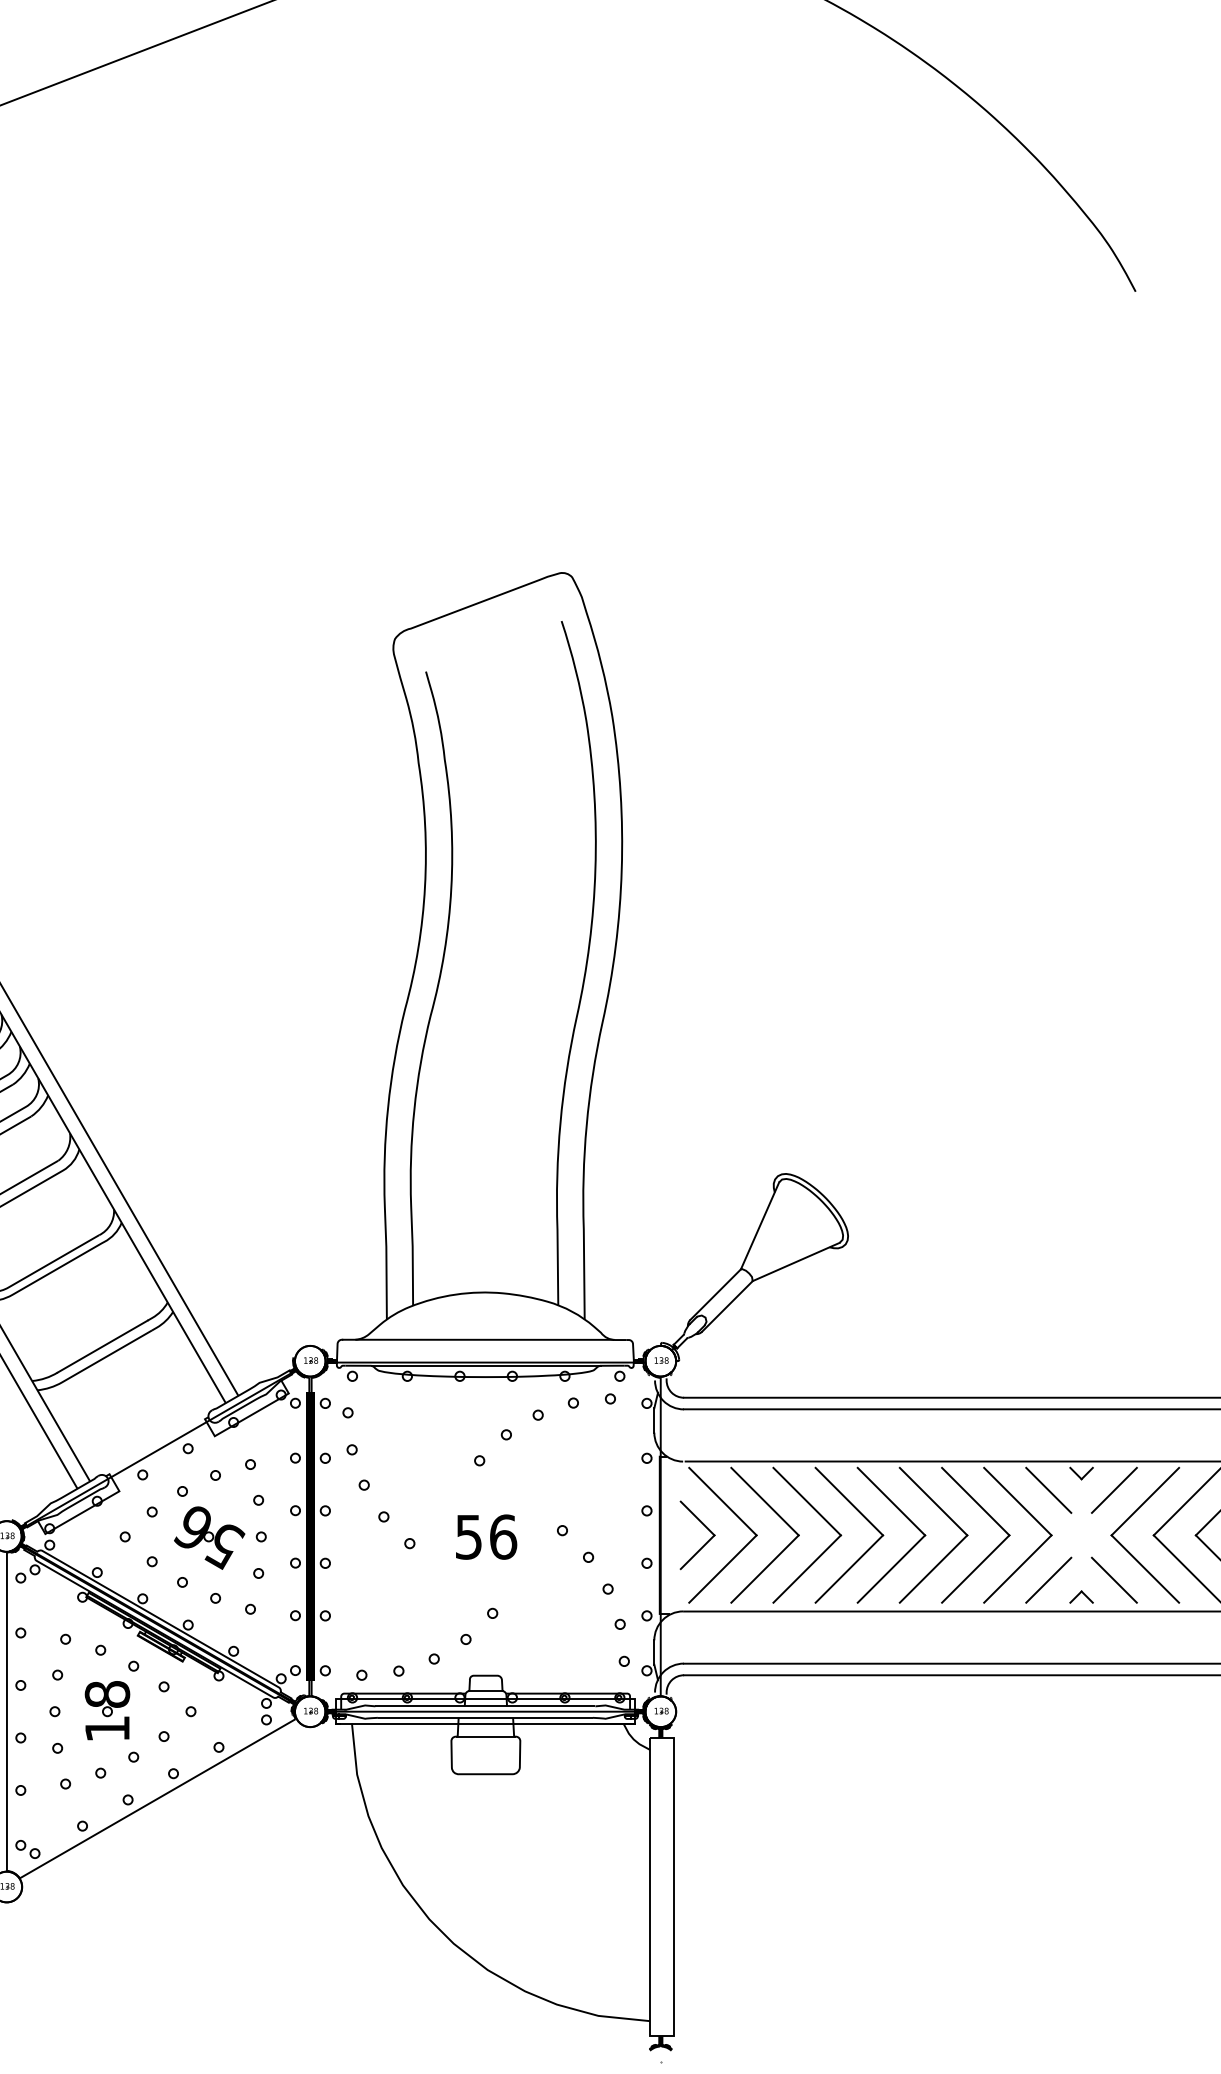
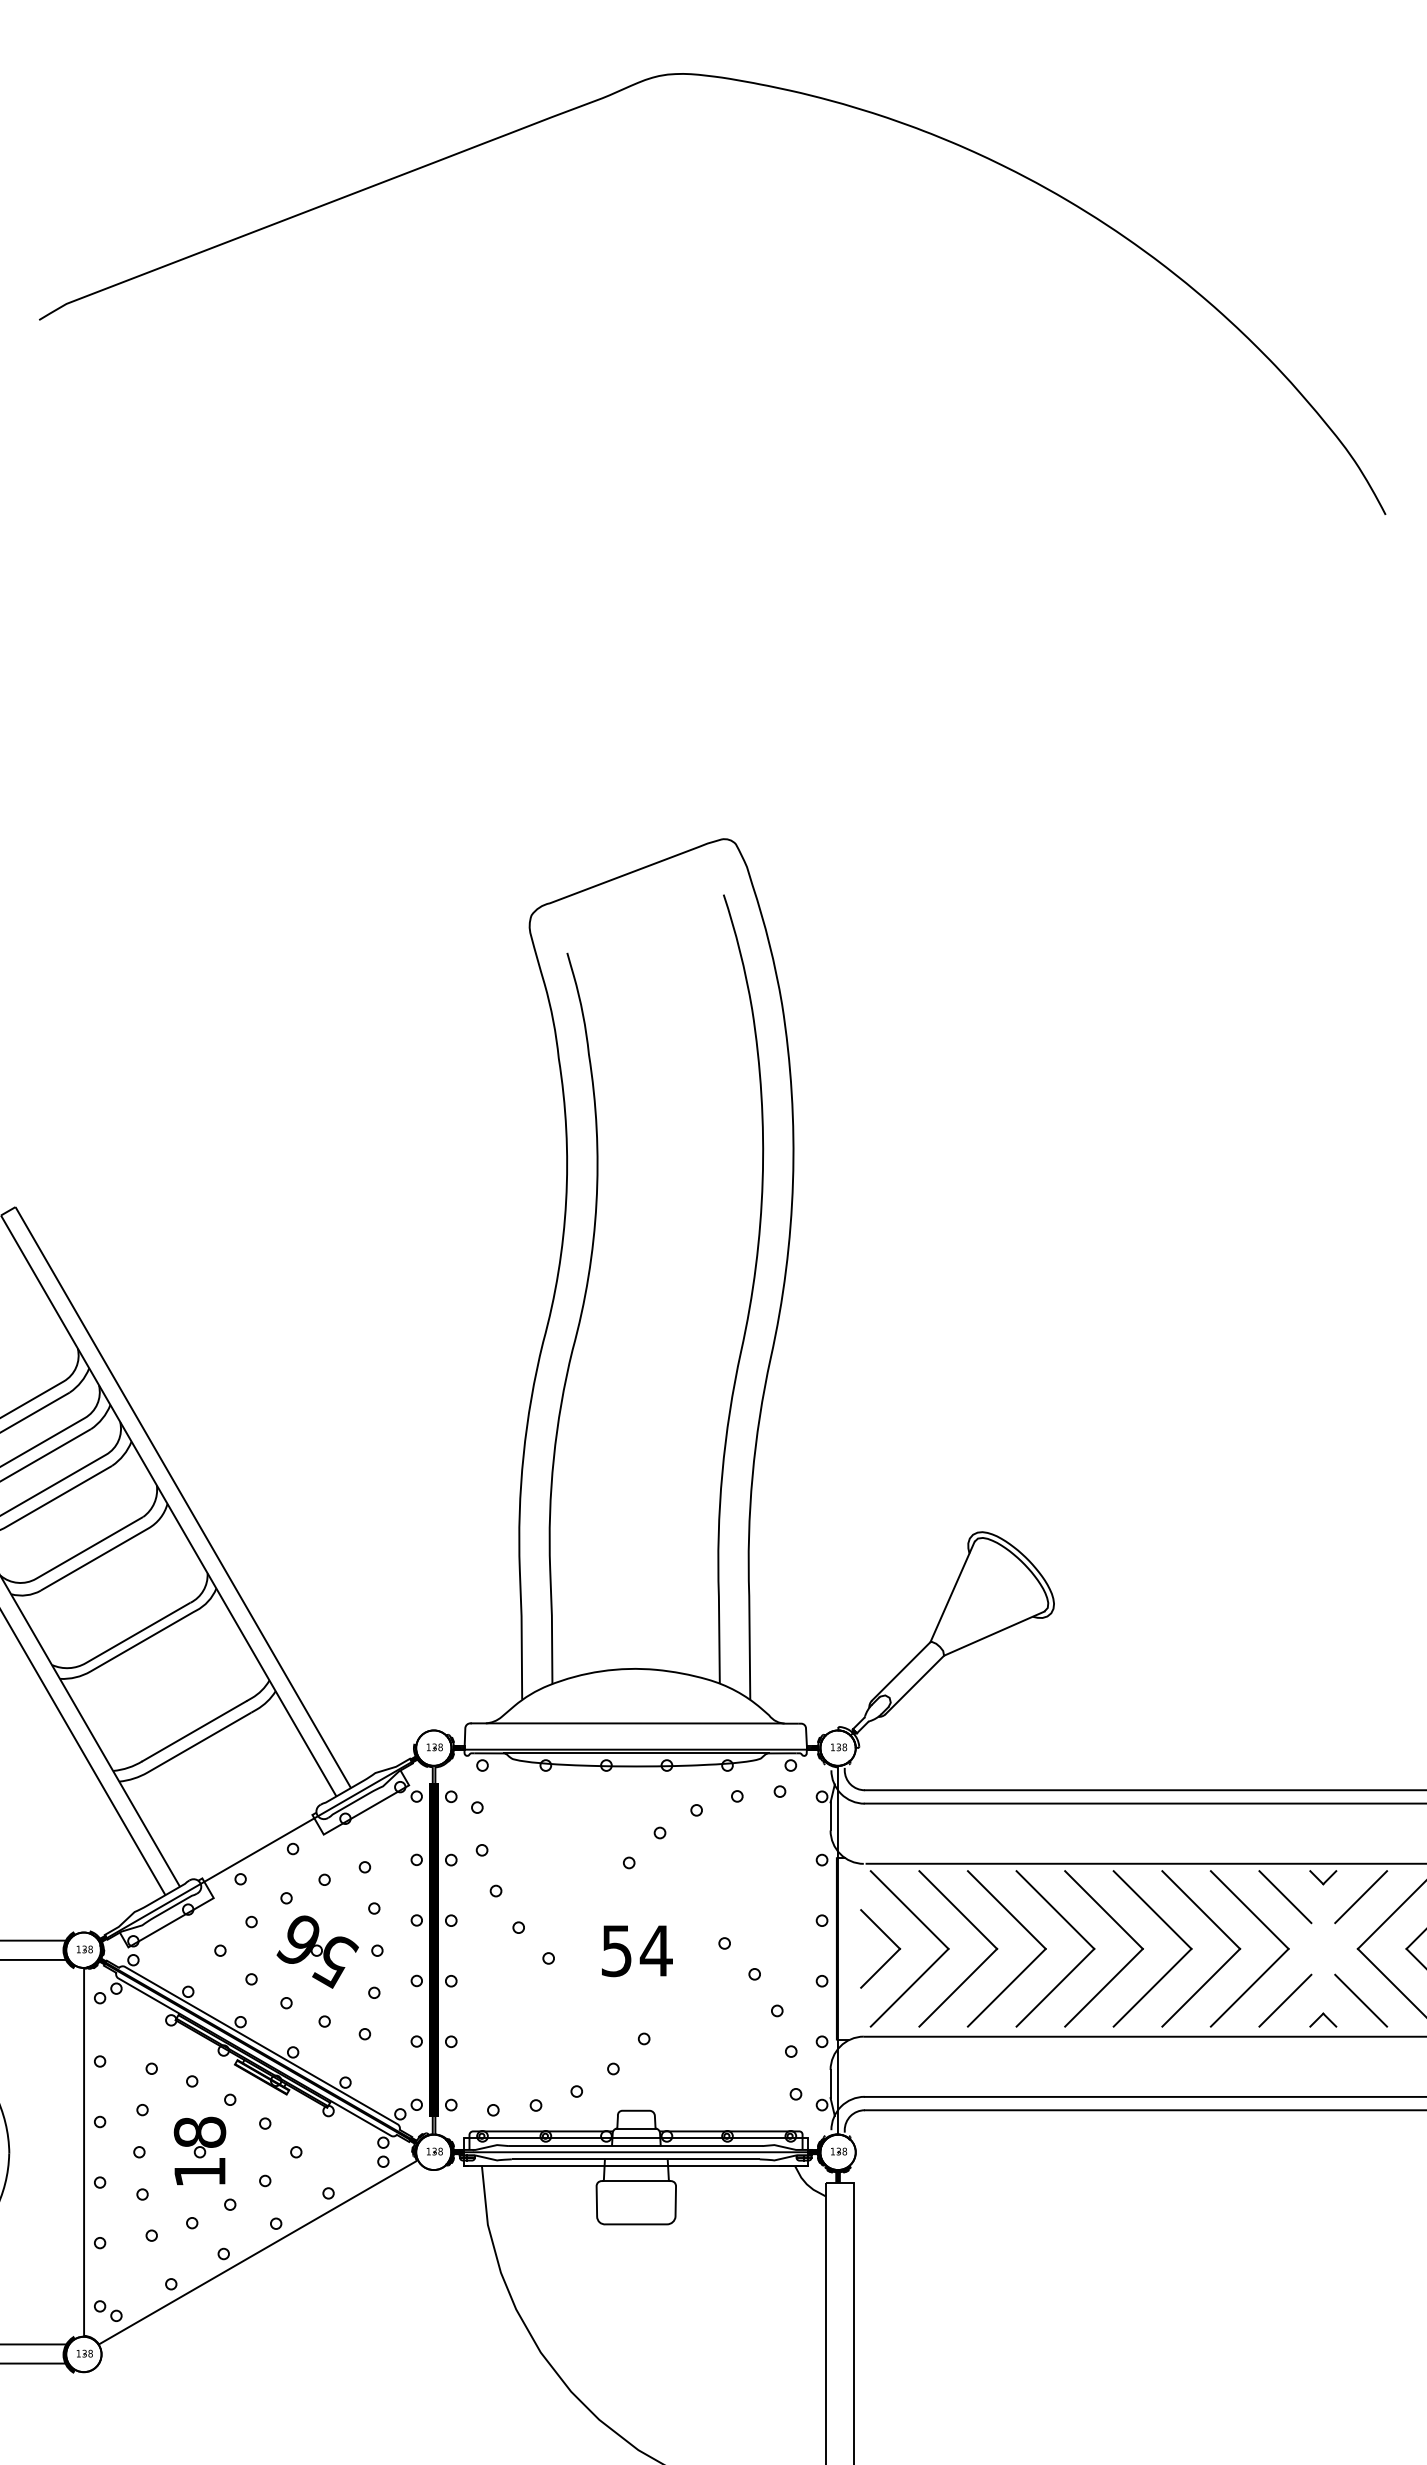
text: (502, 1536) -> (655, 1950), 56 -> 54

